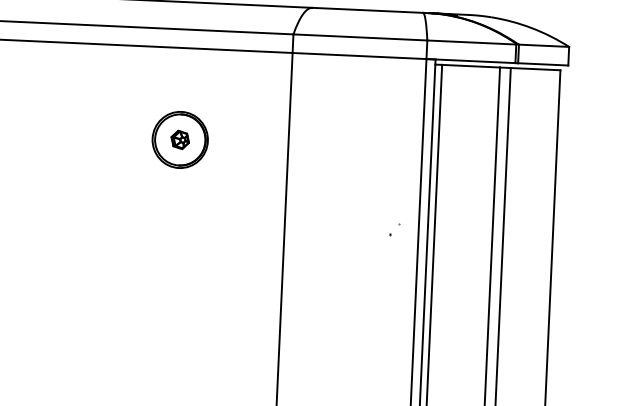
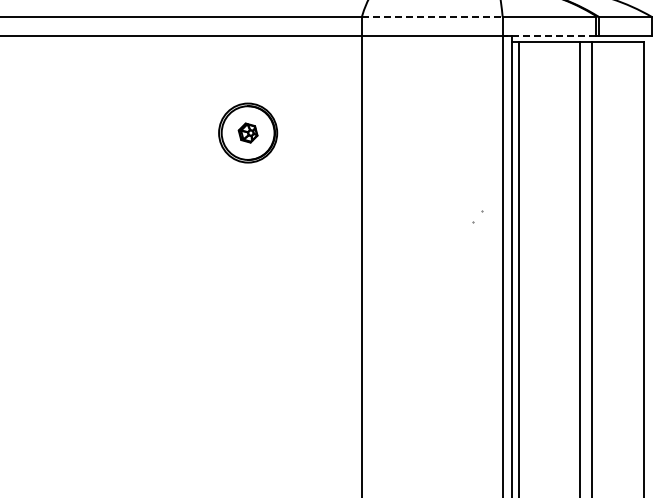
line: (360, 37) -> (432, 16), solid -> dashed
line: (471, 61) -> (549, 36), solid -> dashed

